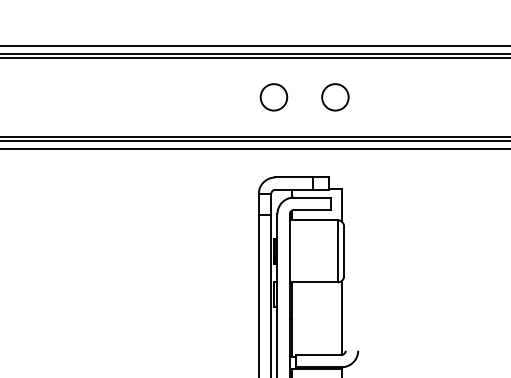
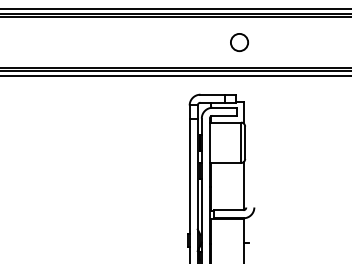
circle: (273, 97) -> (199, 42), removed

